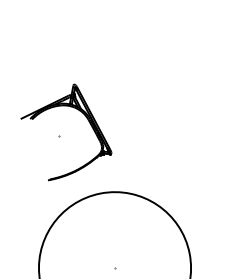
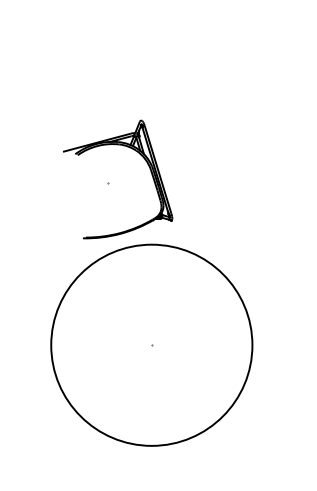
part: (59, 135) -> (109, 183), moved

